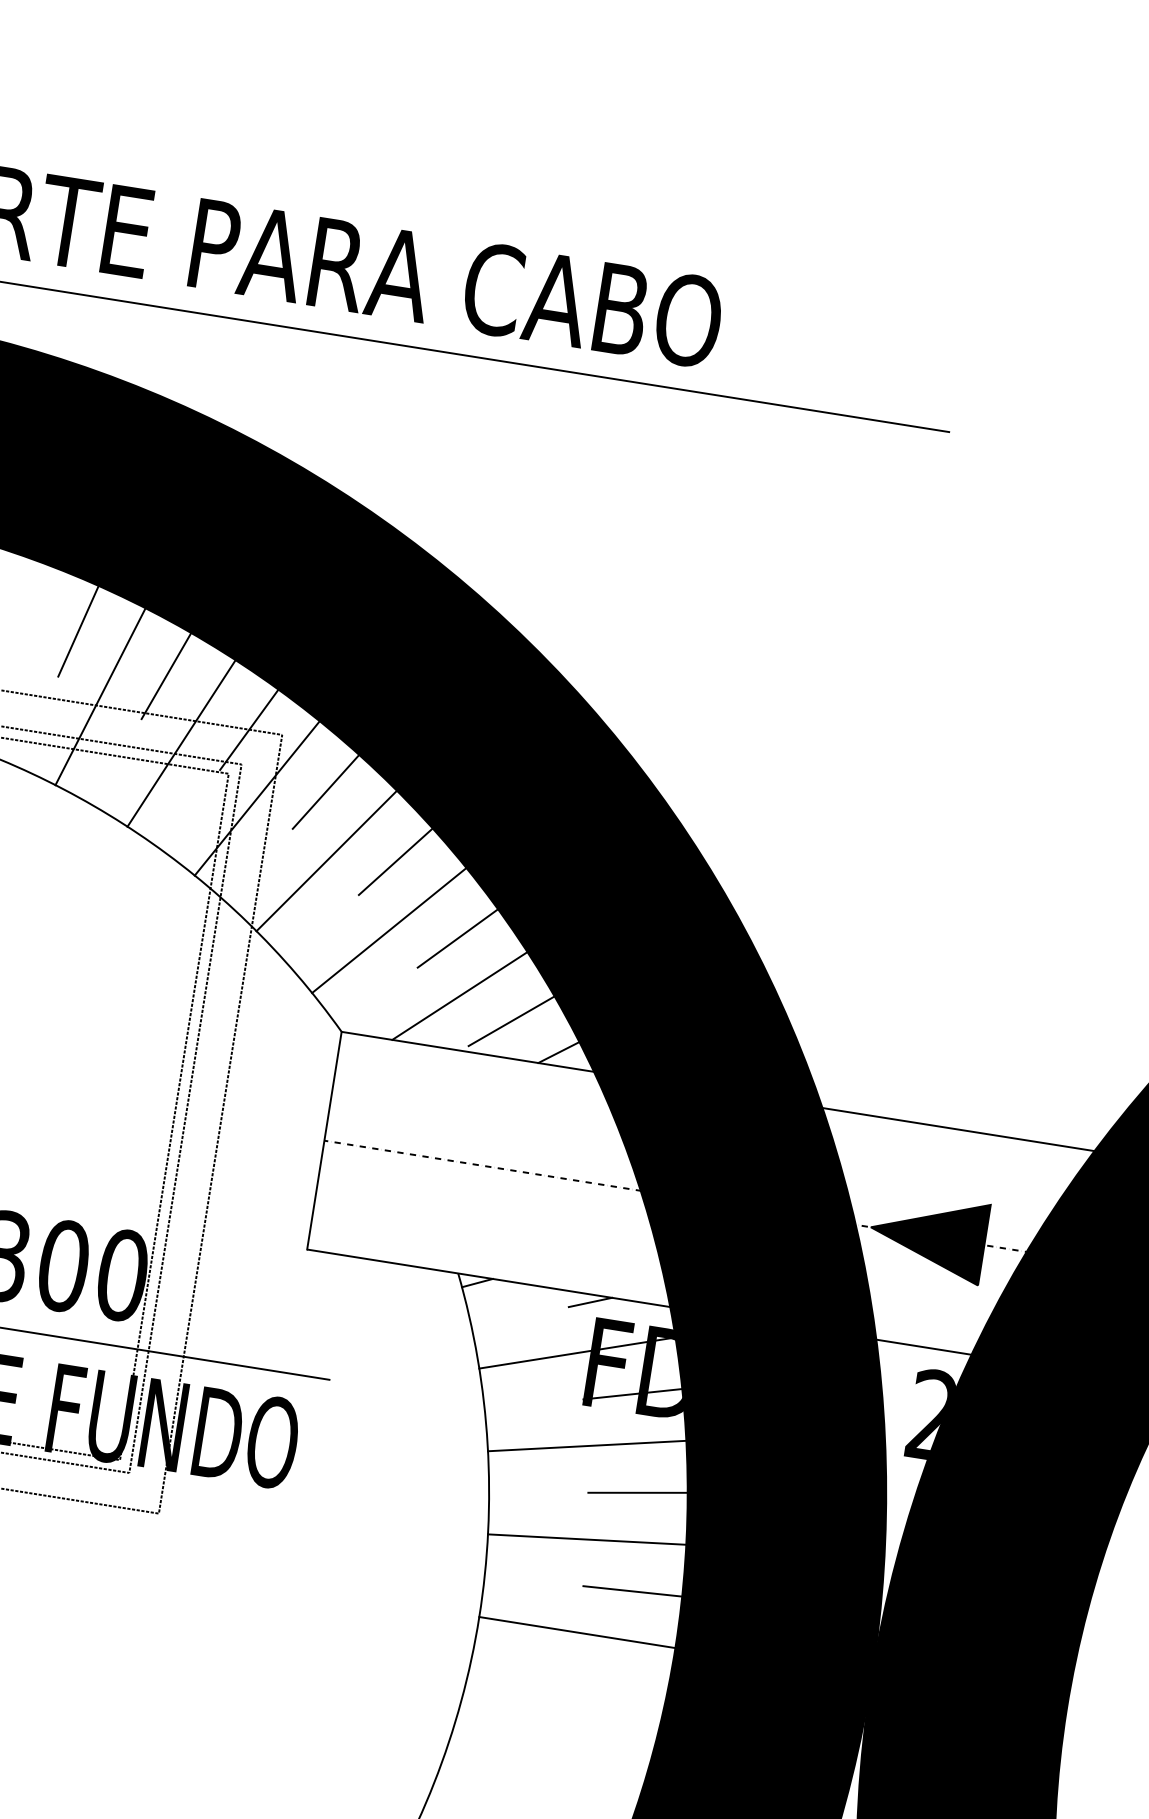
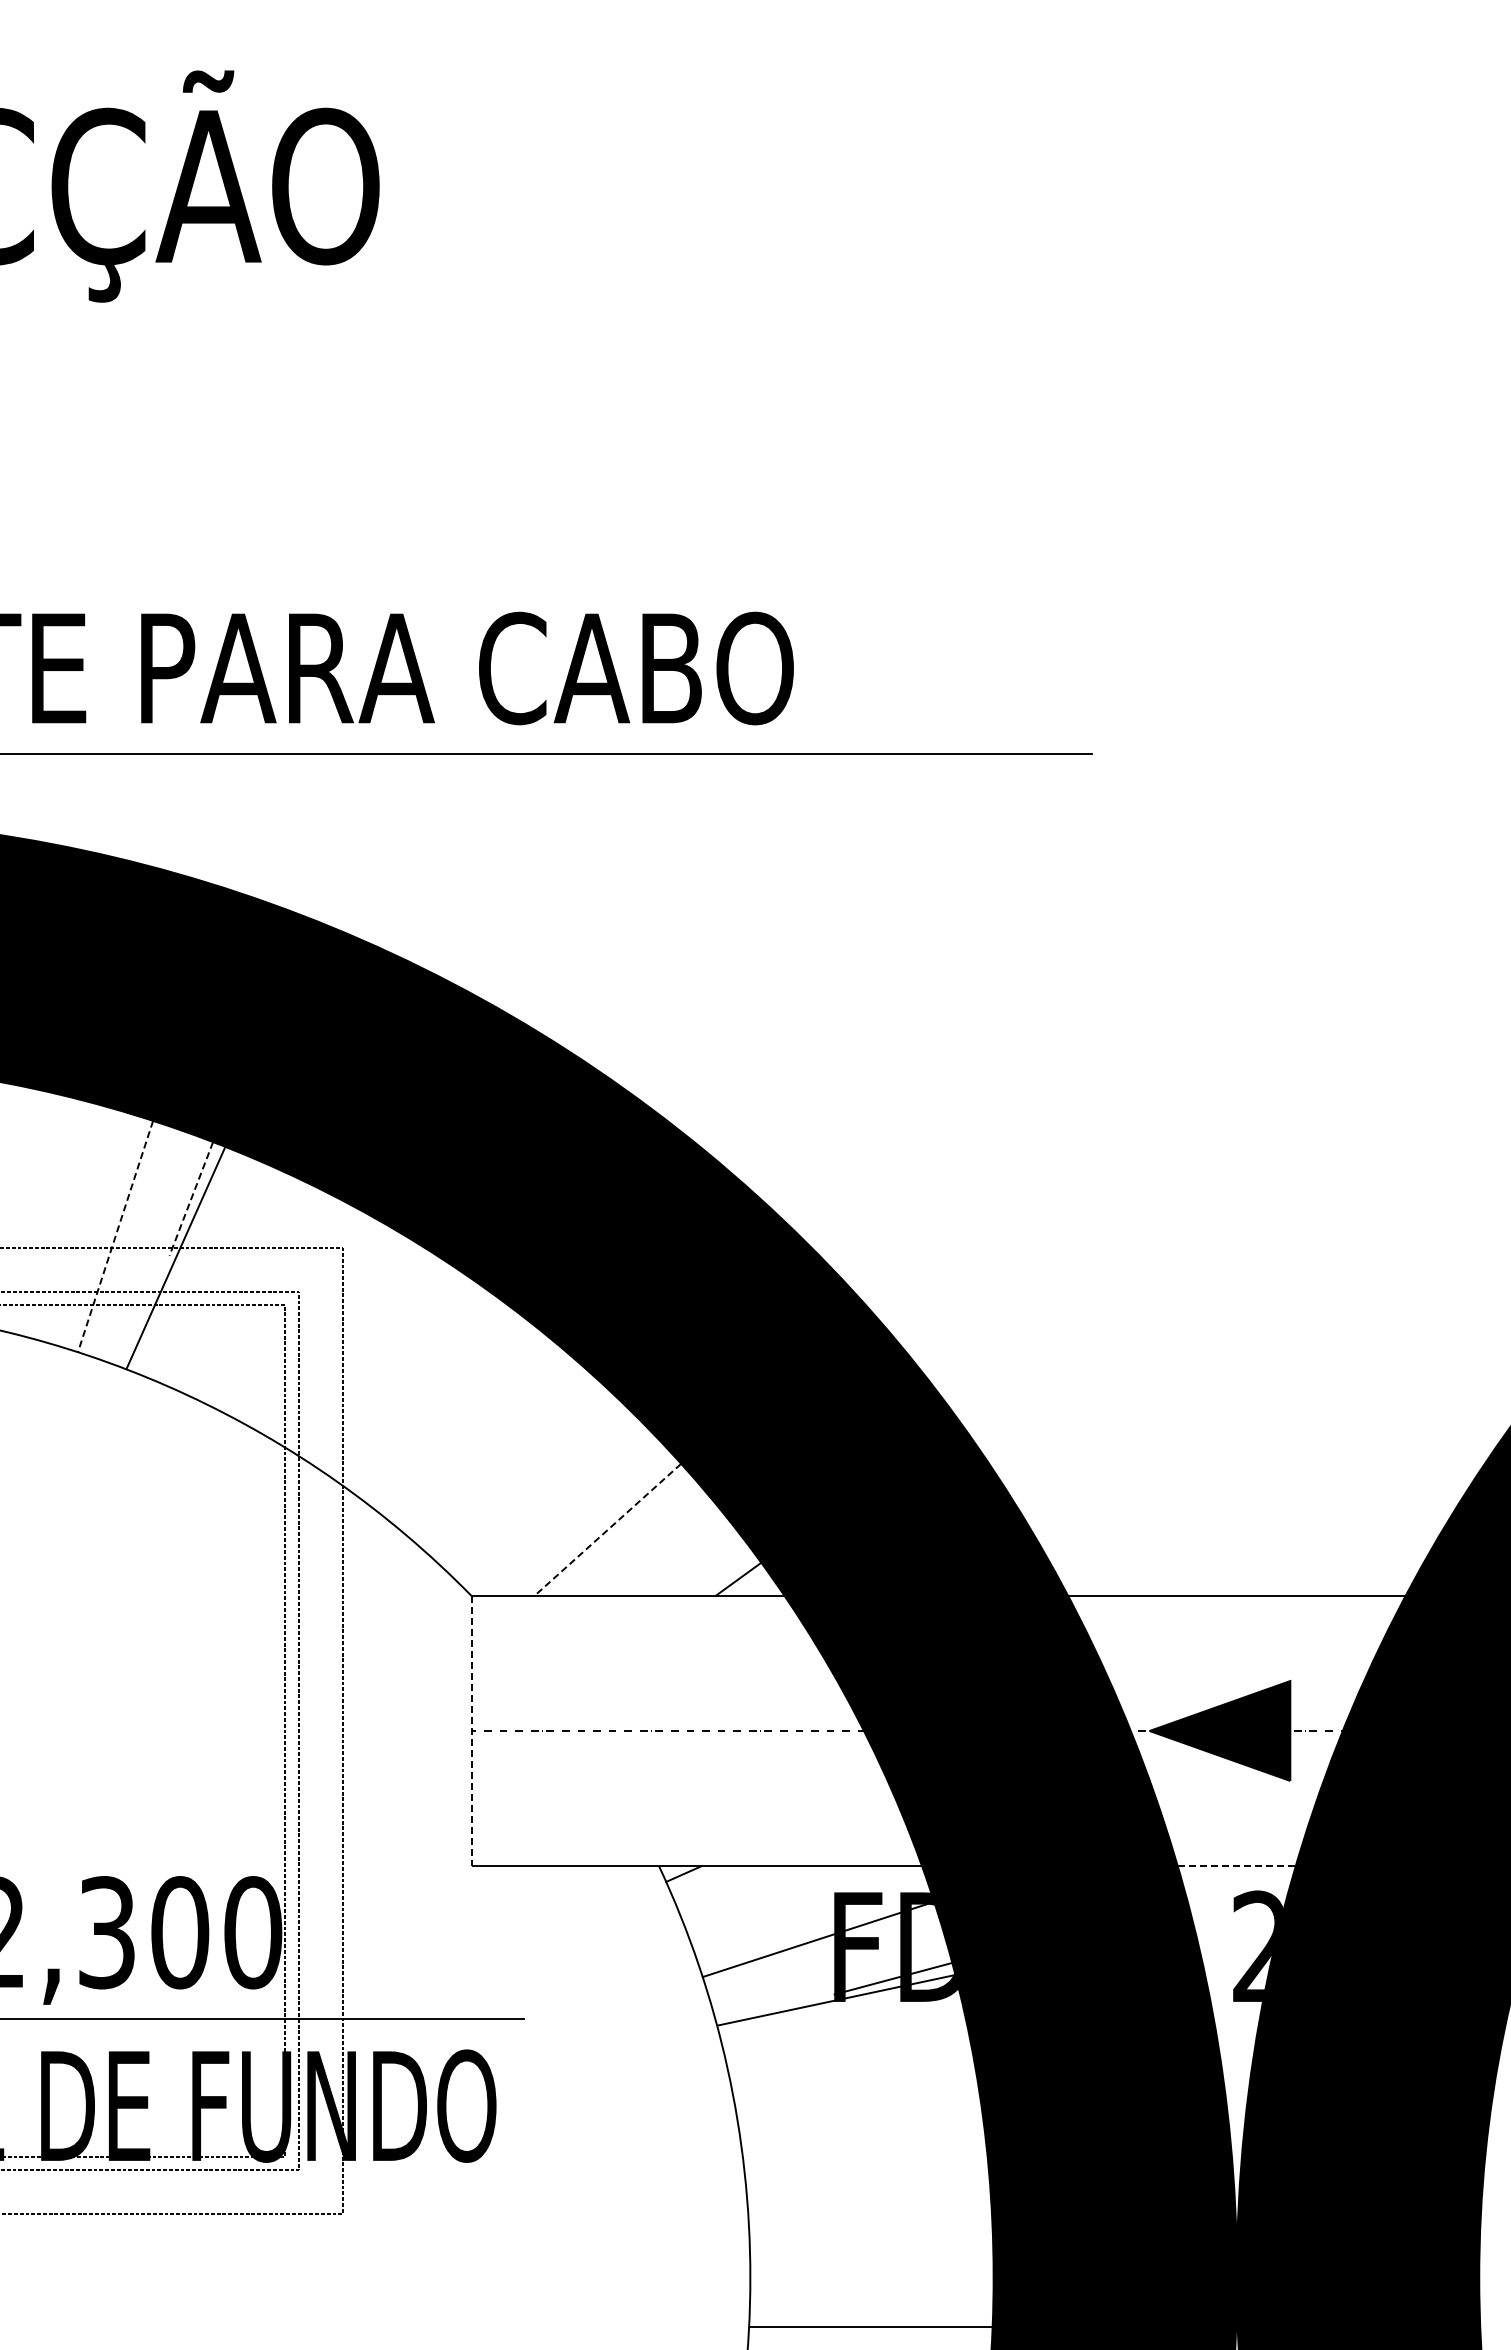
line: (78, 631) -> (76, 1161), removed
line: (166, 675) -> (191, 1198), solid -> dashed
line: (100, 696) -> (115, 1236), solid -> dashed
line: (249, 729) -> (301, 1247), removed
line: (181, 743) -> (176, 1256), moved
line: (325, 791) -> (406, 1308), removed
line: (257, 798) -> (324, 1329), removed
line: (326, 860) -> (420, 1391), removed
line: (395, 861) -> (504, 1379), removed
line: (389, 929) -> (509, 1463), removed
line: (458, 938) -> (594, 1460), removed
line: (459, 995) -> (607, 1529), solid -> dashed
line: (511, 1021) -> (675, 1550), removed
line: (324, 1141) -> (471, 1731), solid -> dashed
line: (590, 1302) -> (824, 1875), removed
line: (924, 1347) -> (1237, 1866), solid -> dashed
line: (587, 1445) -> (837, 1999), moved
line: (637, 1492) -> (918, 2096), removed
line: (586, 1539) -> (865, 2163), removed
line: (632, 1591) -> (930, 2217), removed
line: (577, 1632) -> (871, 2326), moved

